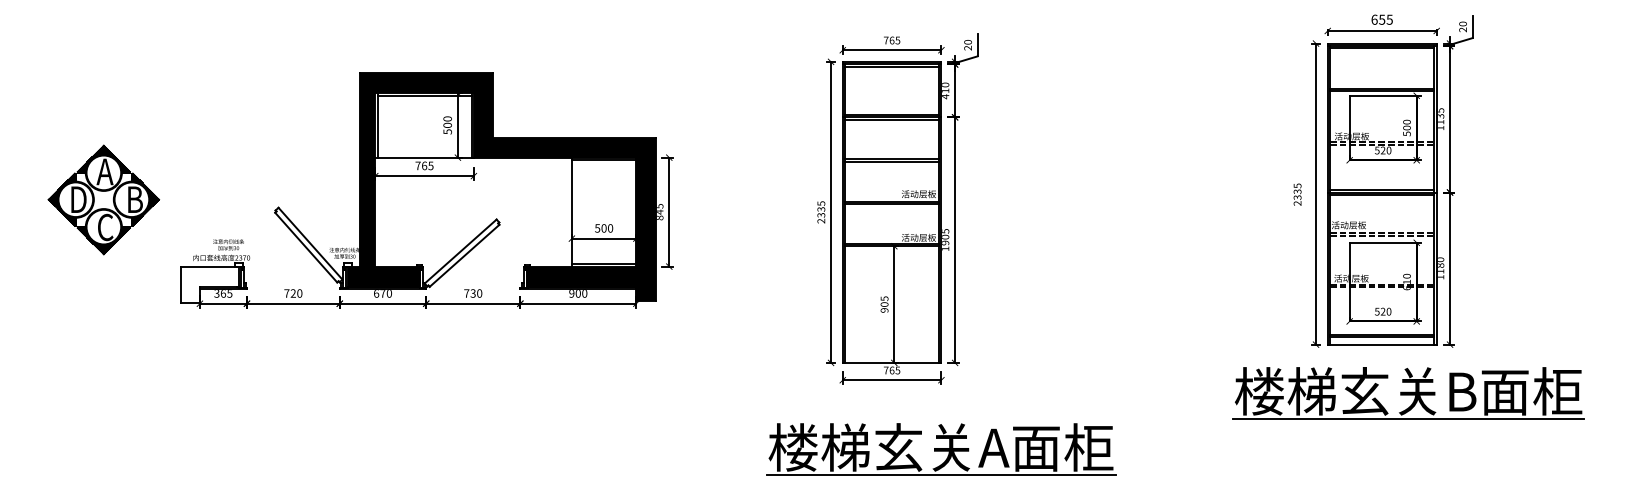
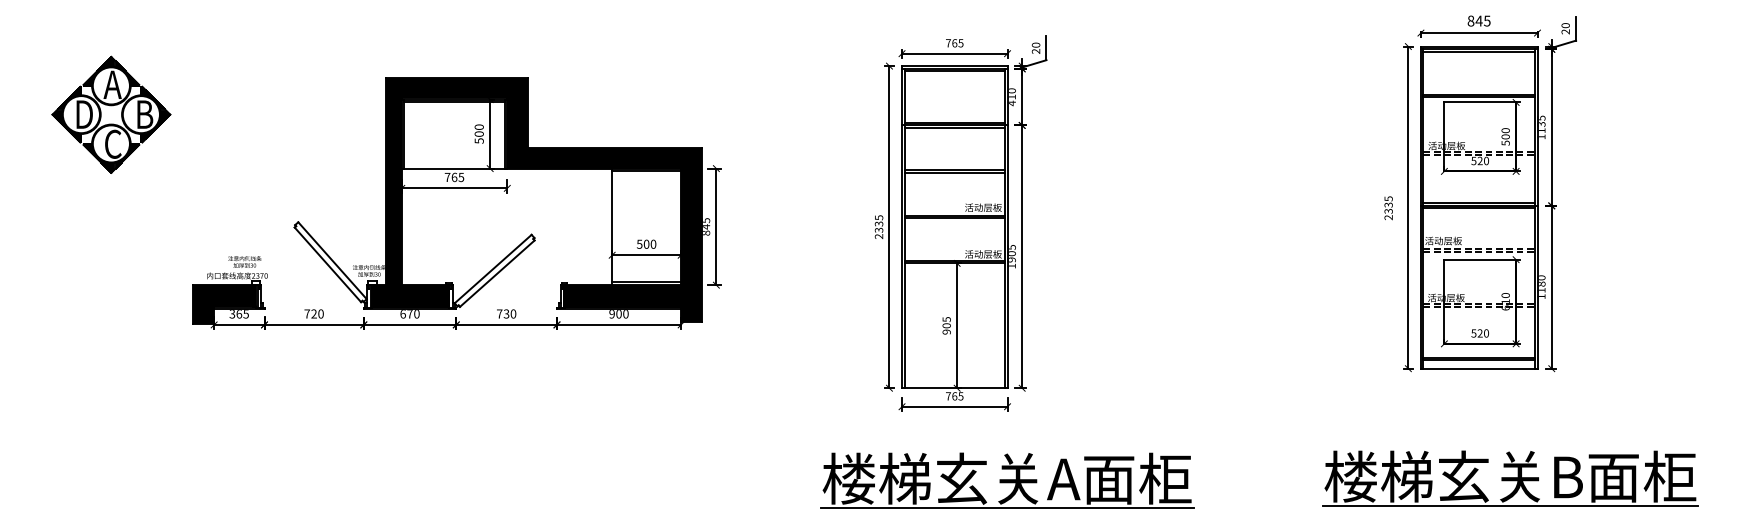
text: (1377, 19) -> (1474, 20), 655 -> 845
part: (103, 199) -> (111, 114), moved
fill: (209, 284) -> (224, 304), added
part: (1408, 393) -> (1510, 478), moved

